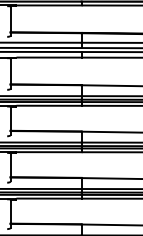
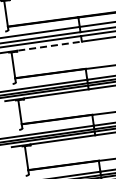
line: (50, 57) -> (50, 45), solid -> dashed

